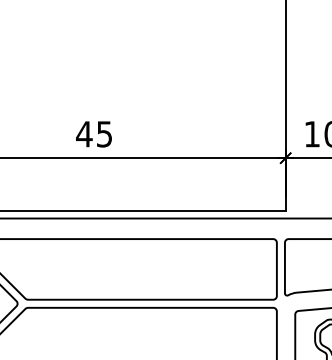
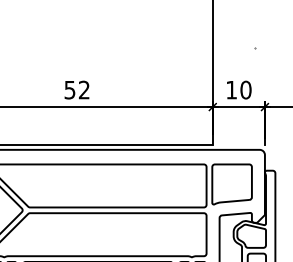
text: (93, 133) -> (76, 89), 45 -> 52

